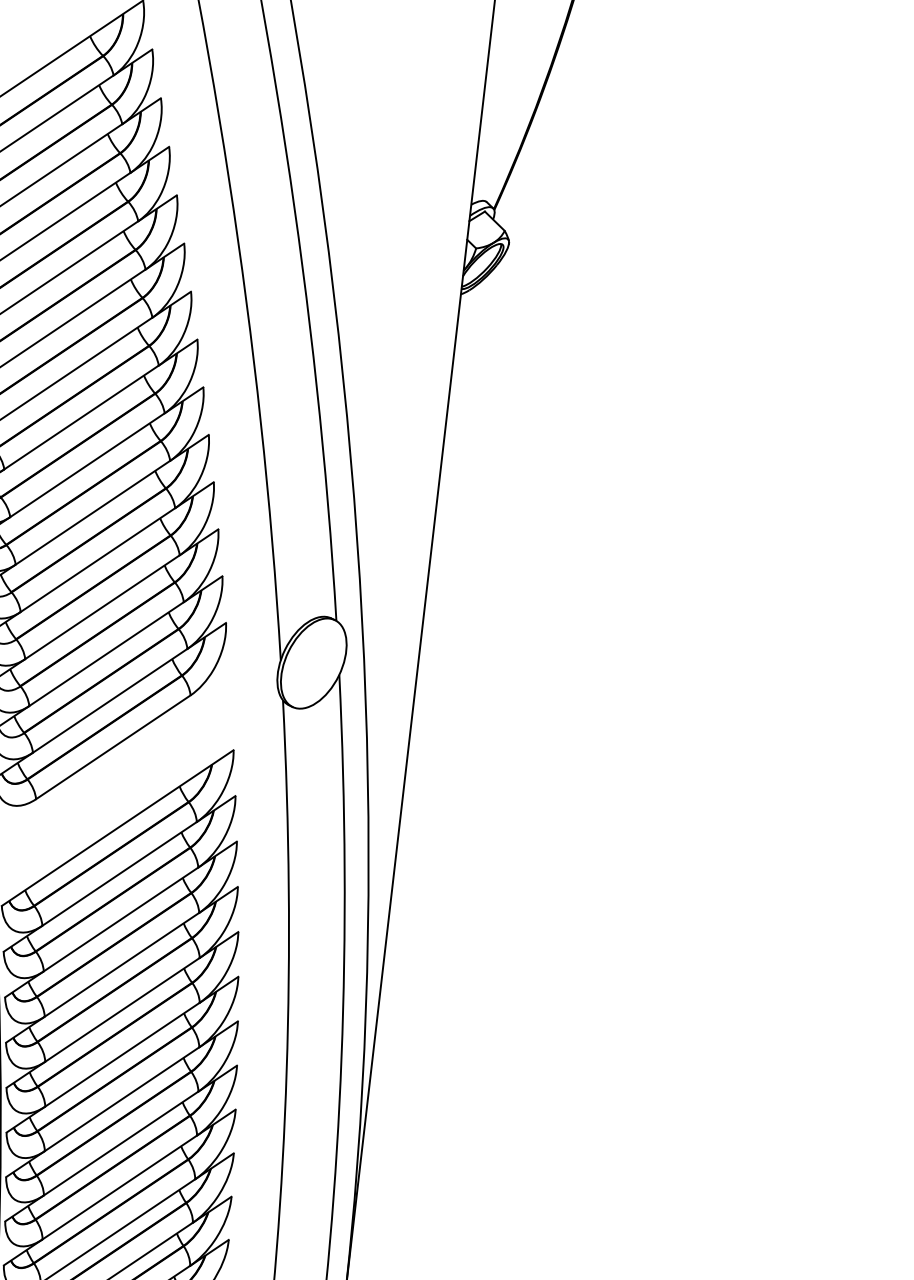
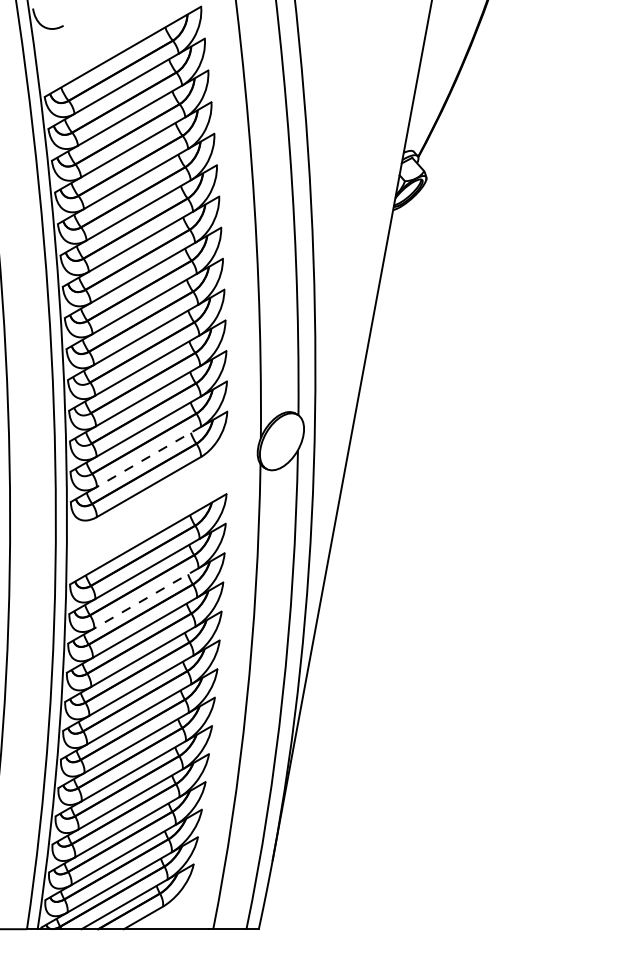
line: (109, 701) -> (148, 457), solid -> dashed
line: (119, 919) -> (145, 598), solid -> dashed

